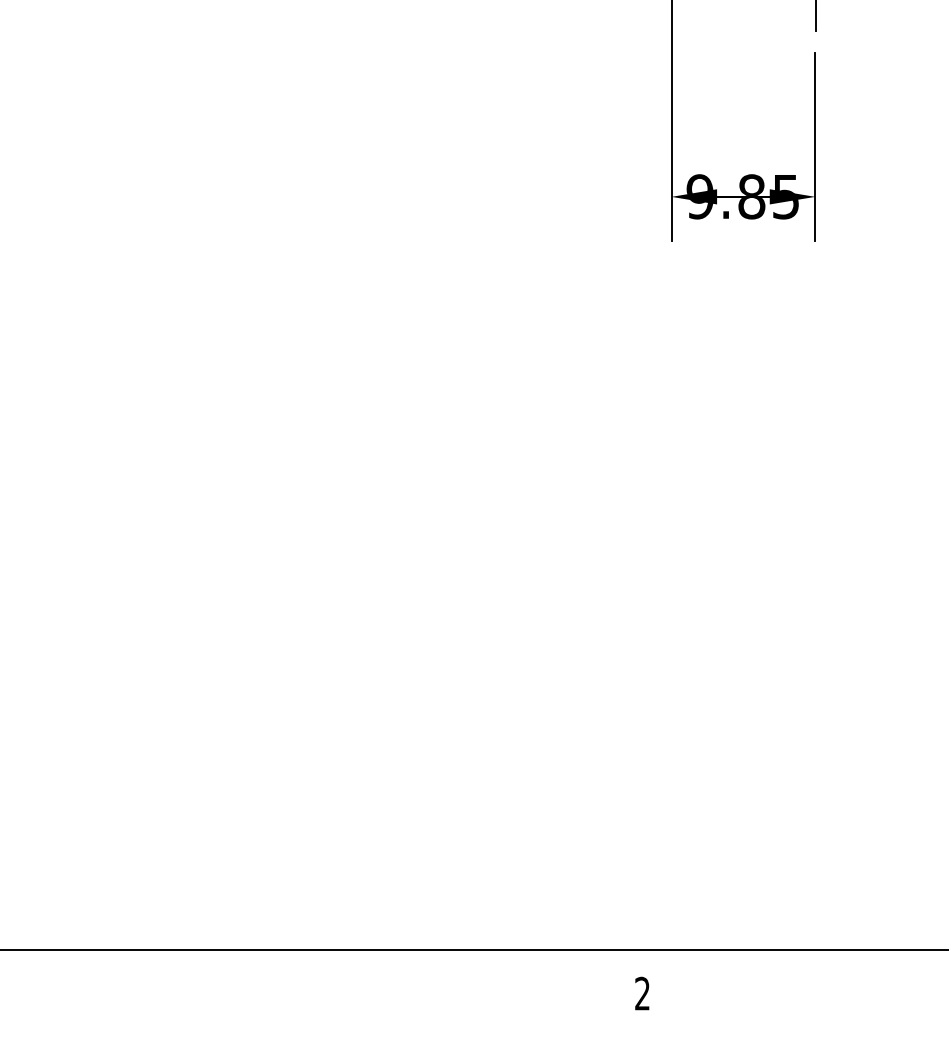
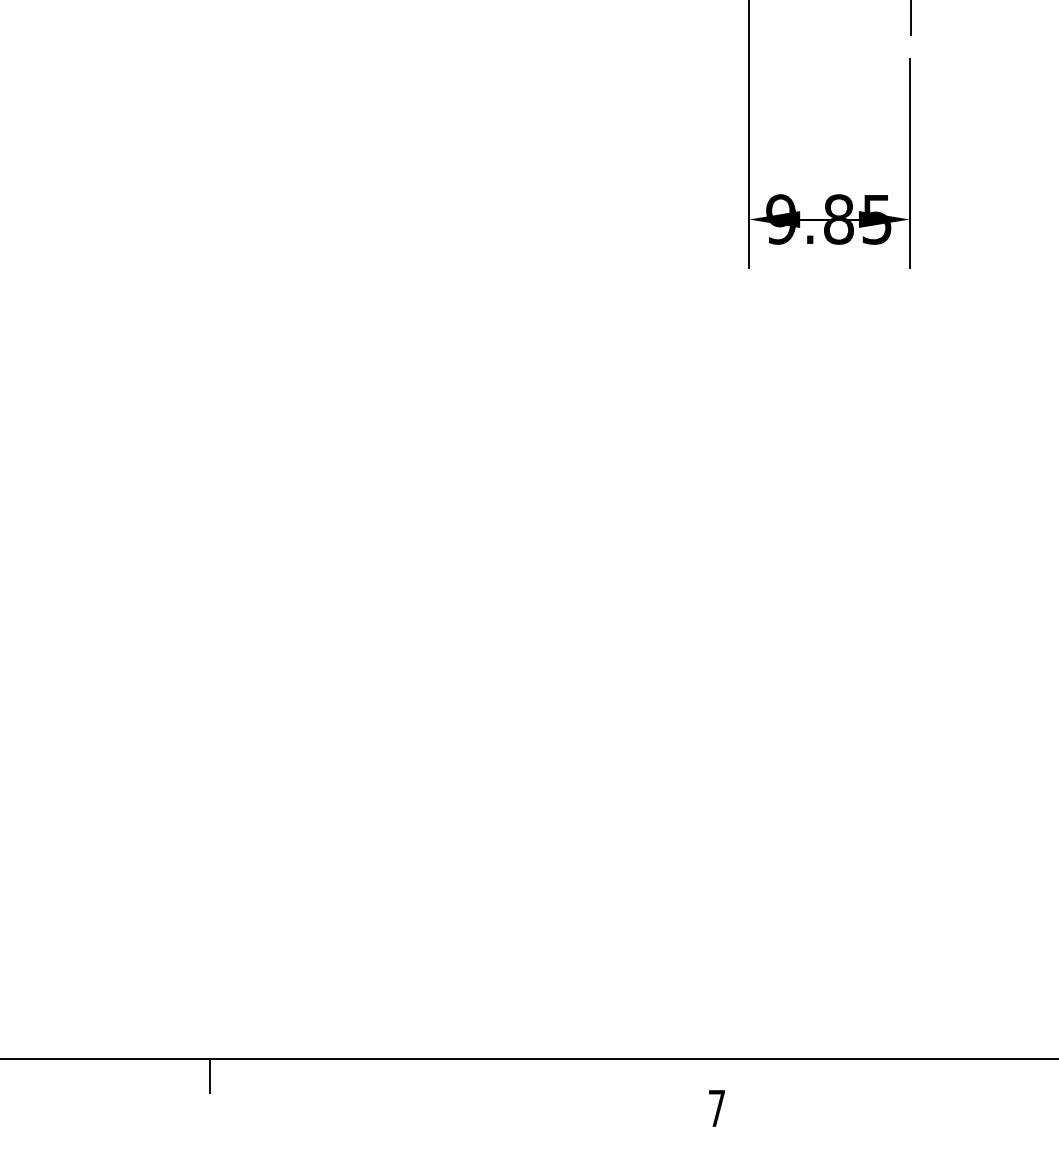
line: (187, 964) -> (209, 1075), added
text: (642, 993) -> (716, 1108), 2 -> 7

